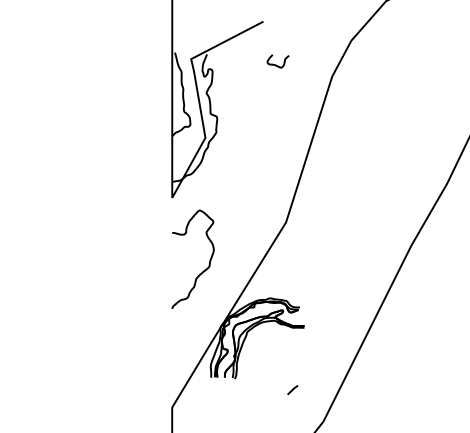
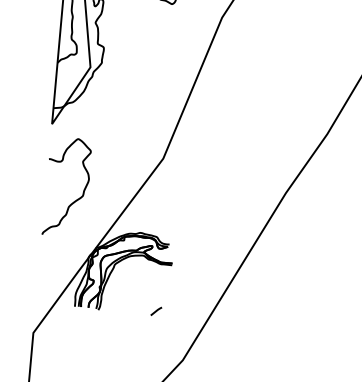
line: (292, 390) -> (156, 311), moved

